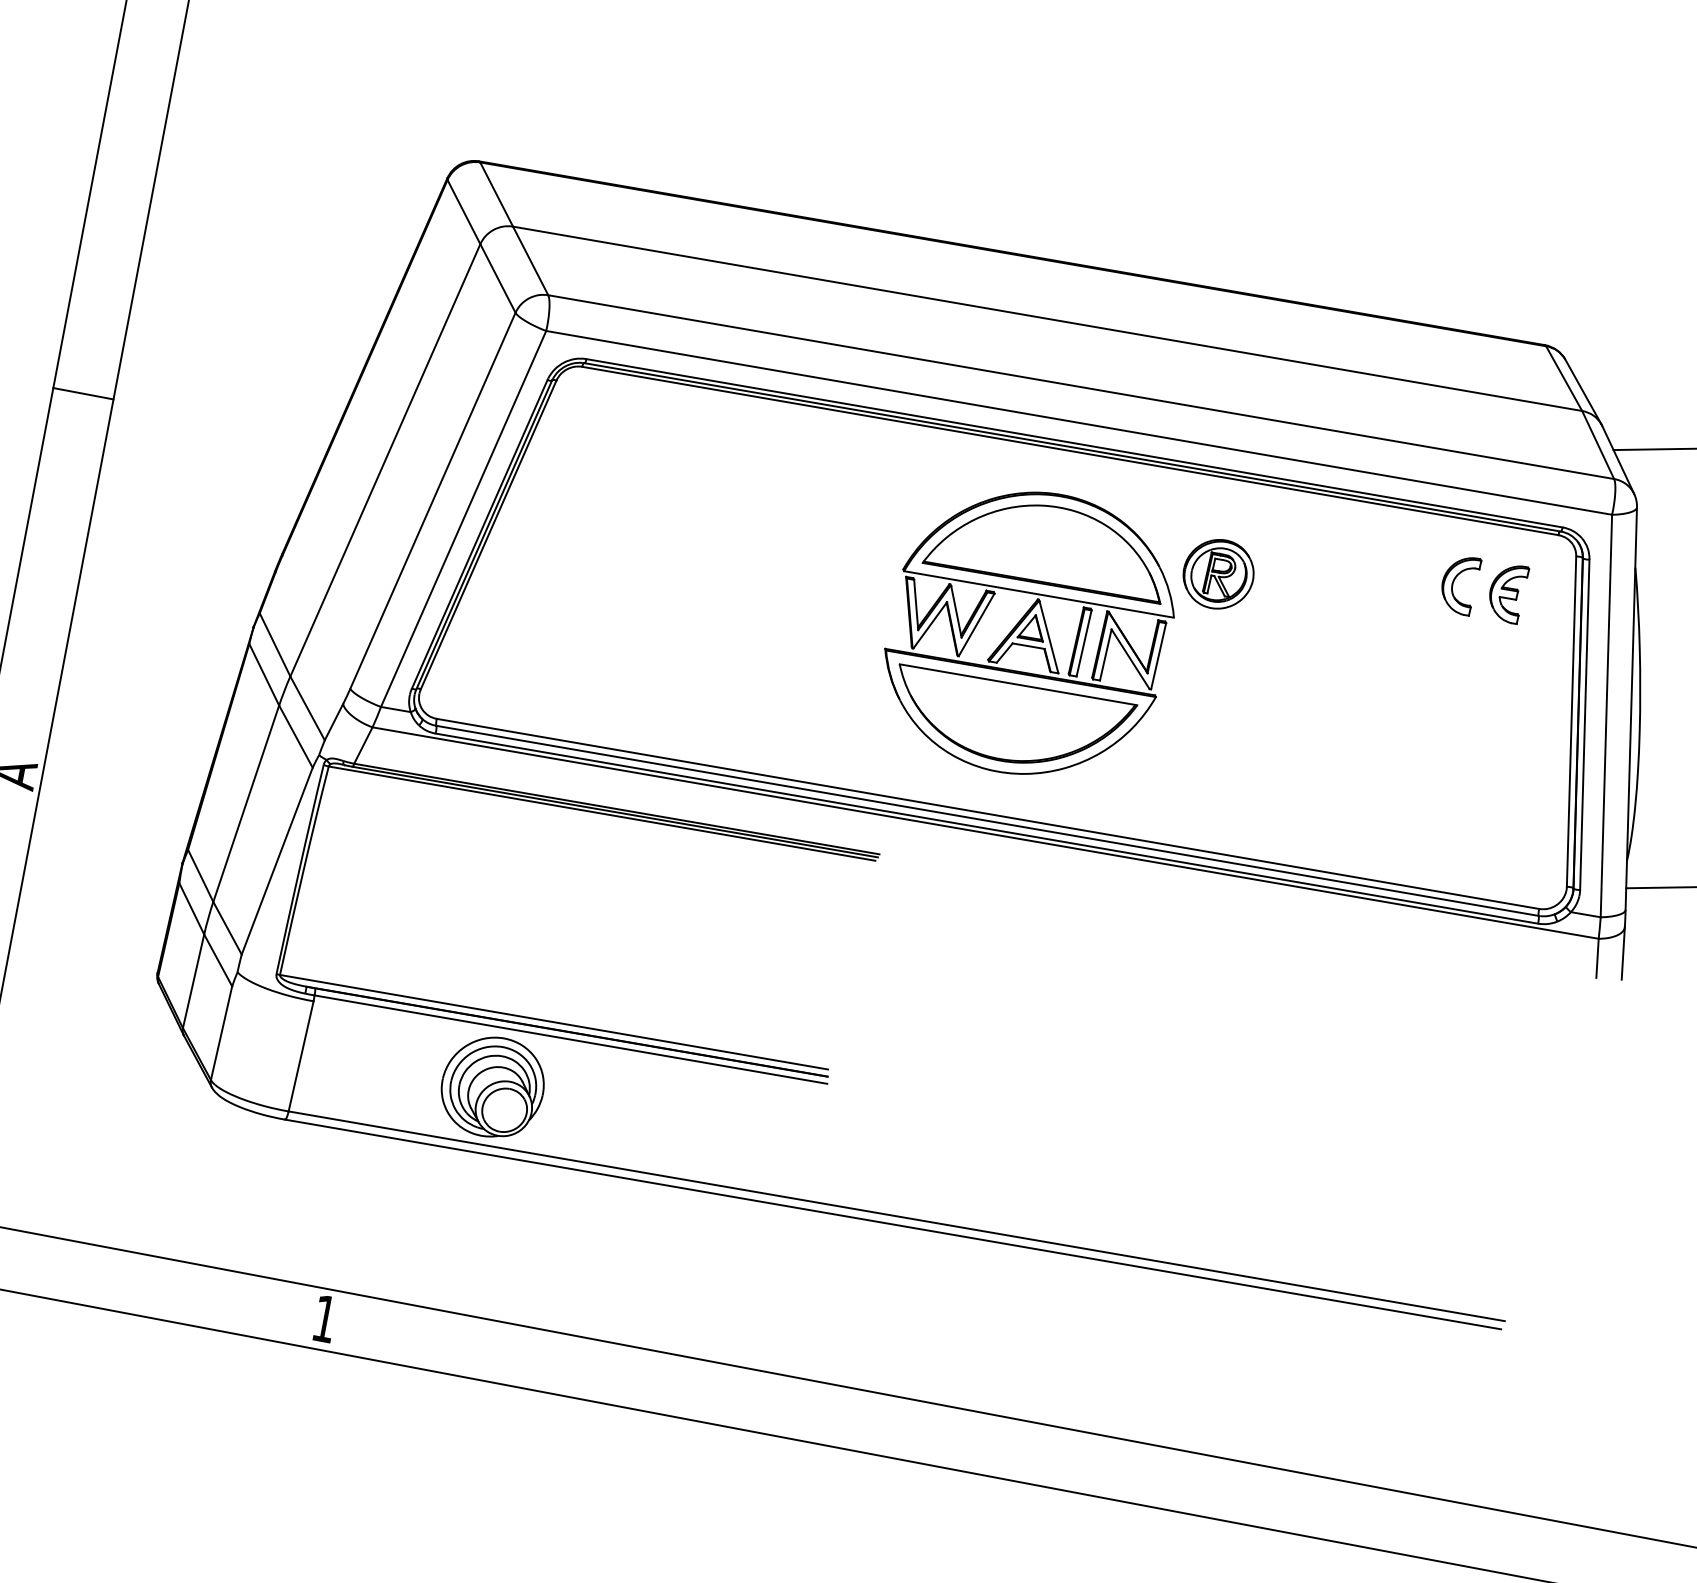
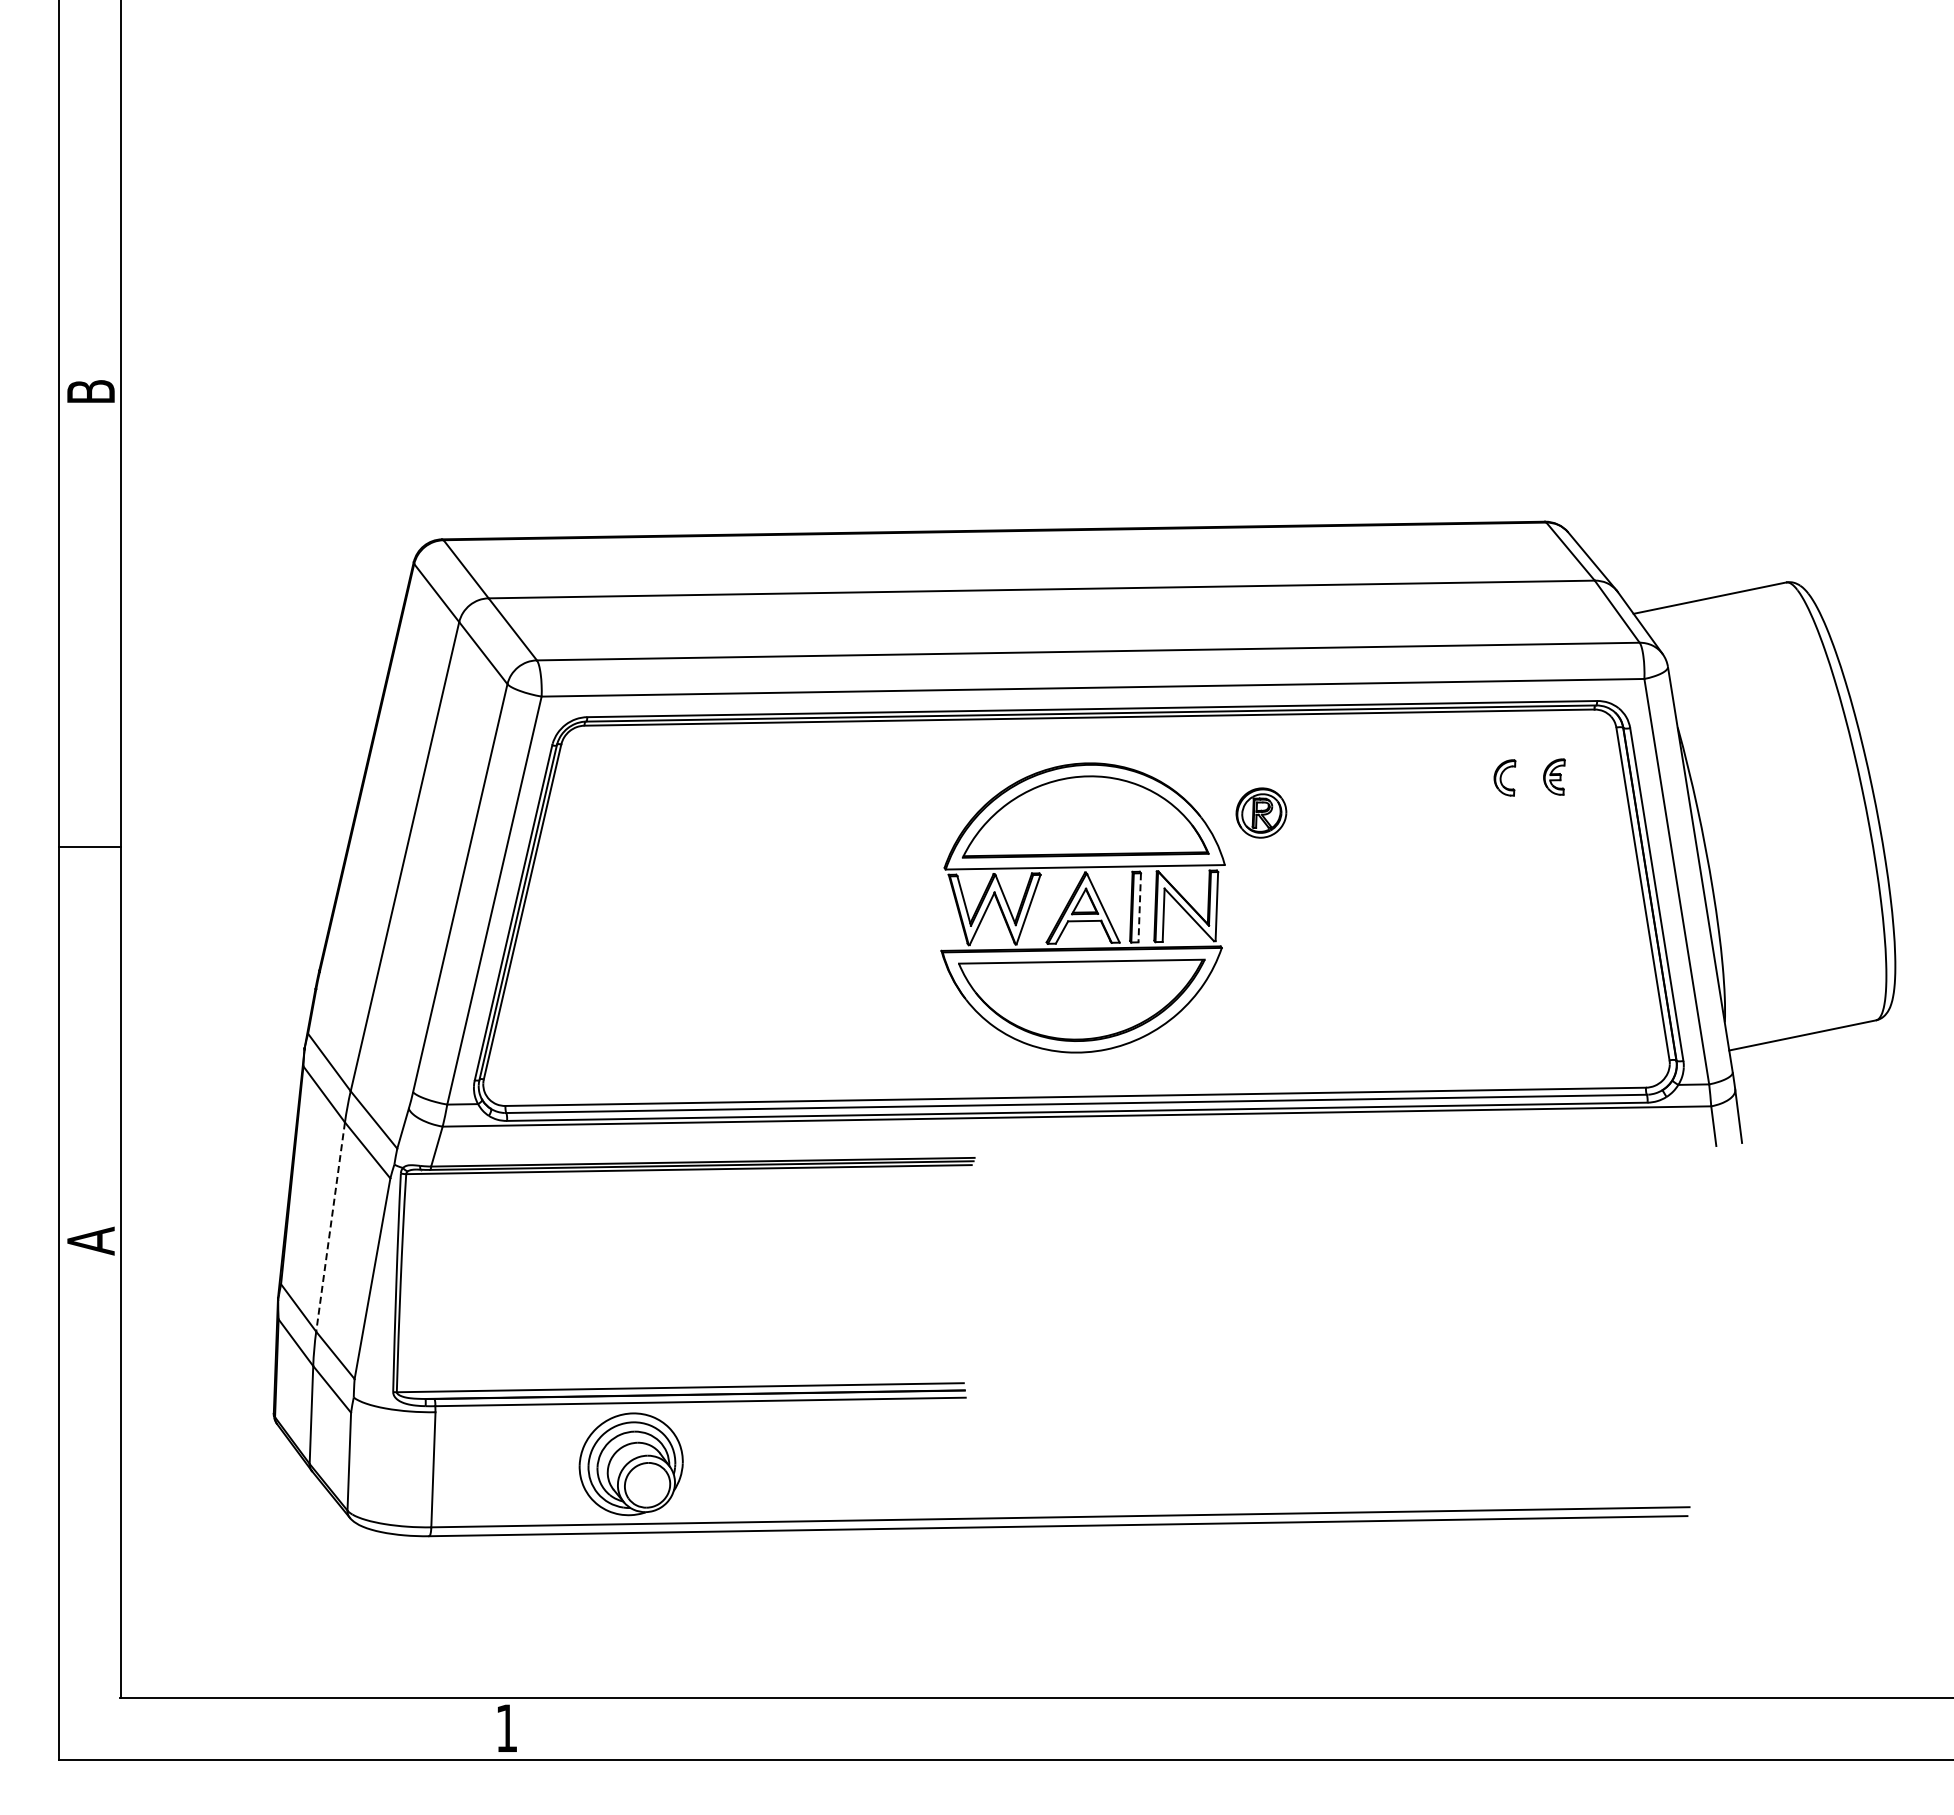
part: (1218, 573) -> (1261, 812), size x0.7
part: (1459, 584) -> (1504, 777), size x0.6
part: (1507, 592) -> (1554, 776), size x0.6
line: (1083, 643) -> (1139, 907), solid -> dashed
line: (246, 804) -> (330, 1227), solid -> dashed

